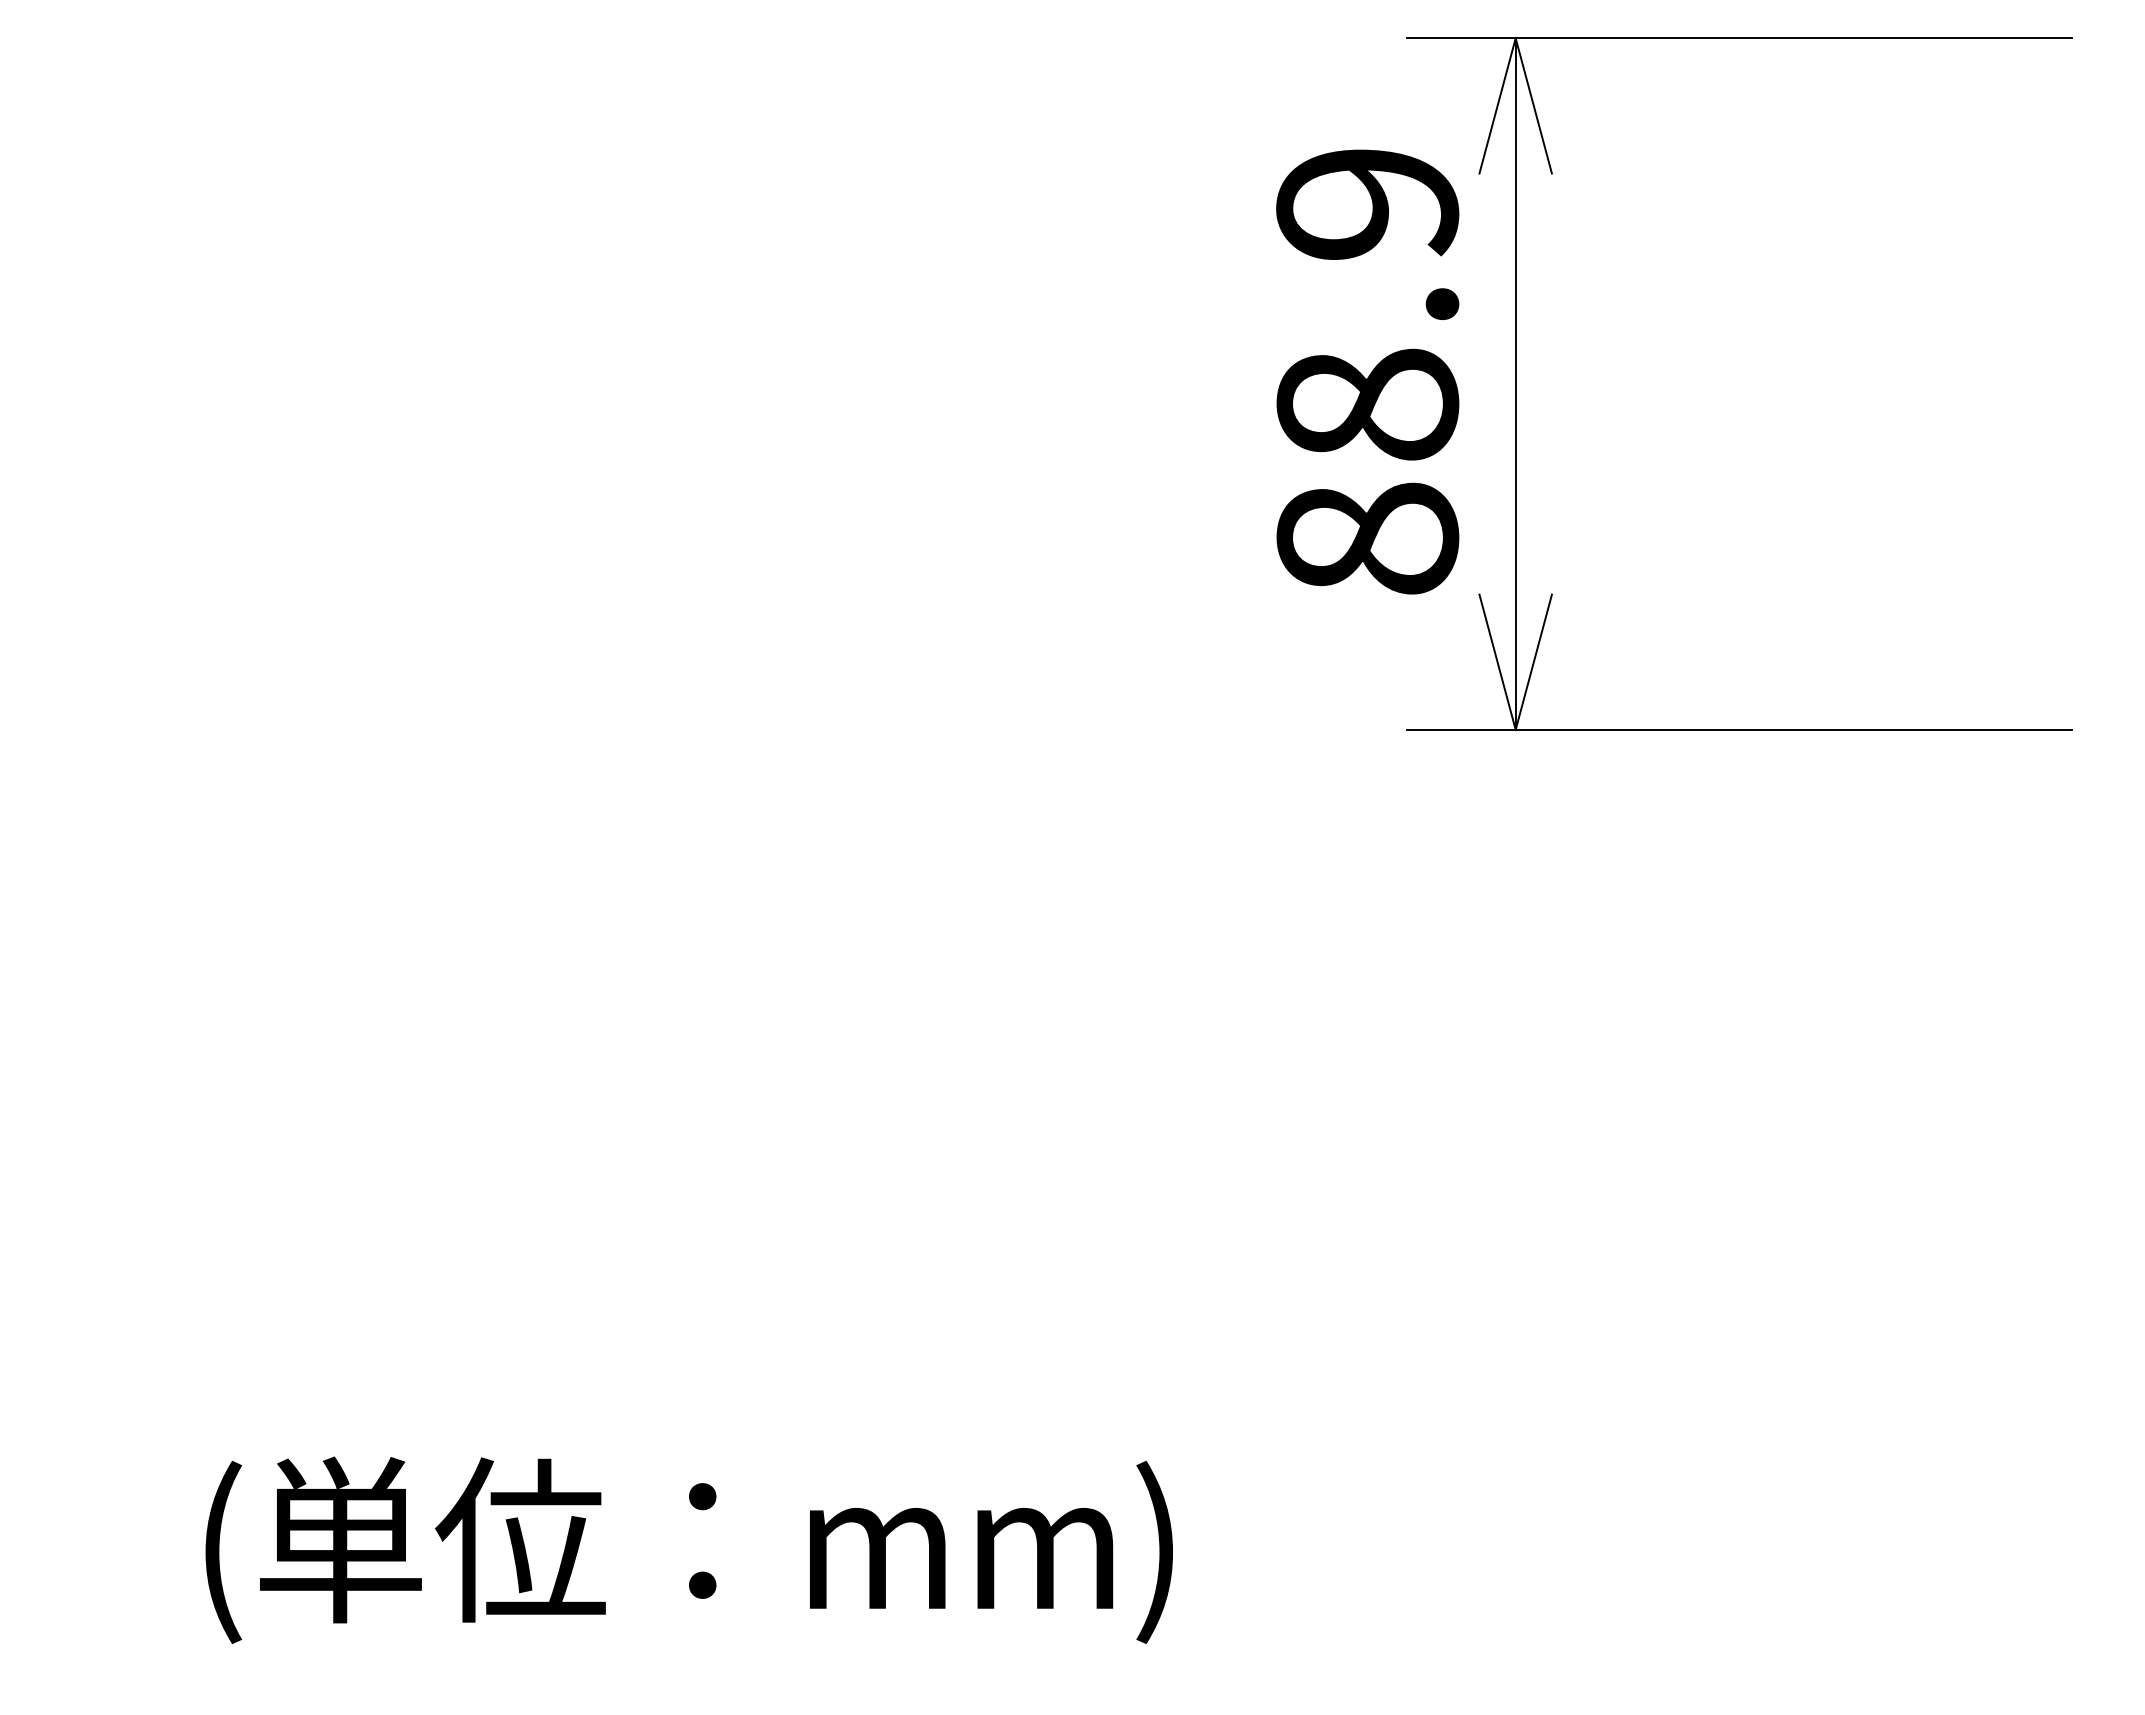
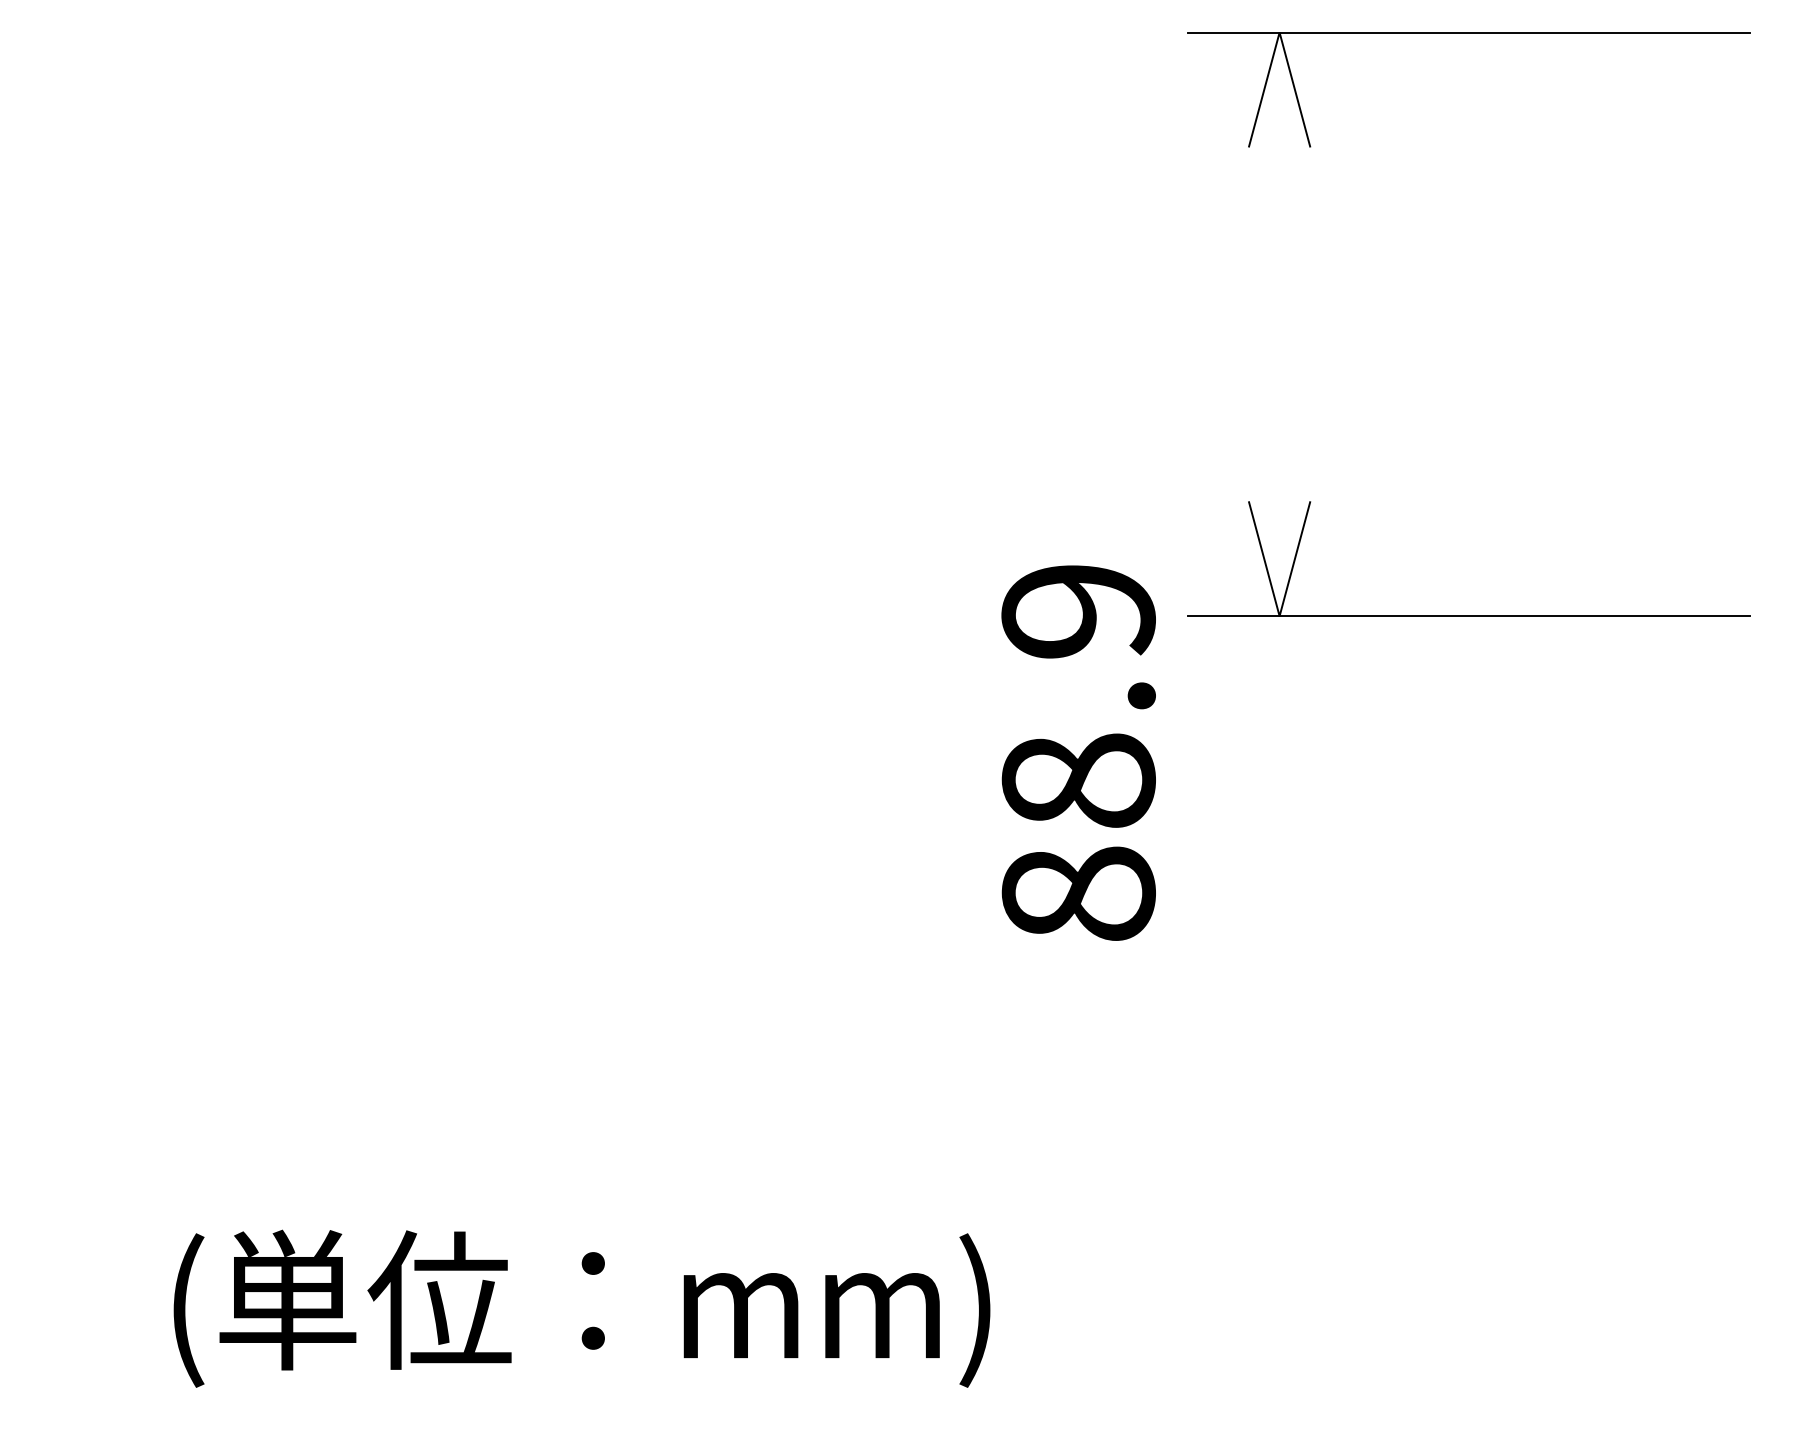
text: (1367, 371) -> (1078, 752), moved
line: (1515, 383) -> (1279, 323), removed

